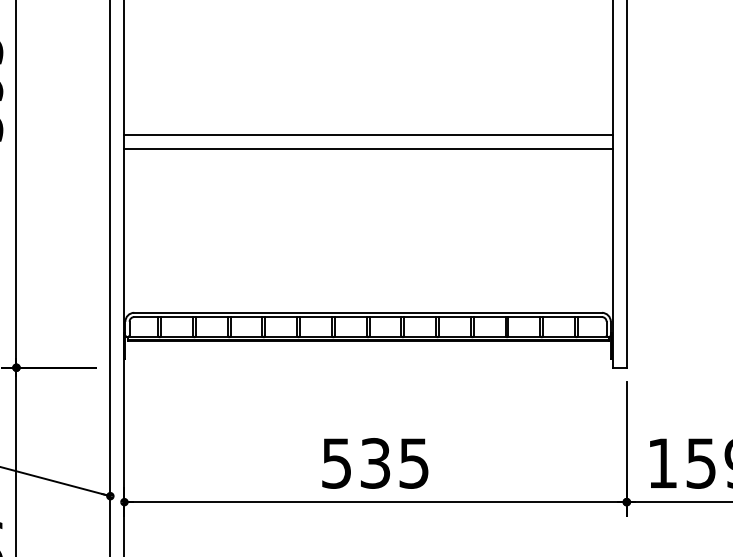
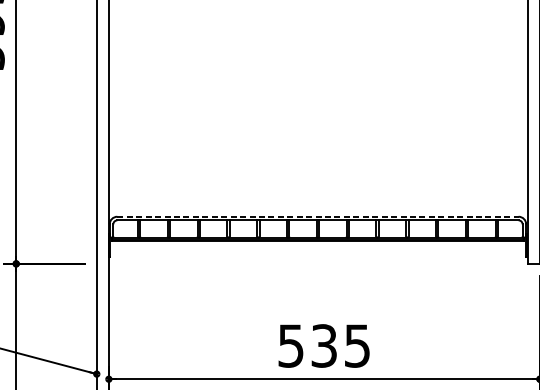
line: (368, 135) -> (318, 64), removed
line: (368, 149) -> (318, 76), removed
line: (368, 312) -> (318, 216), solid -> dashed

